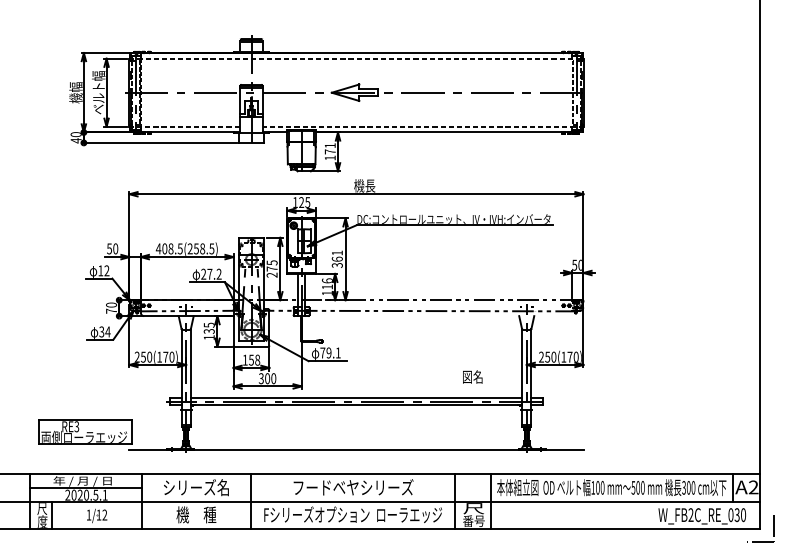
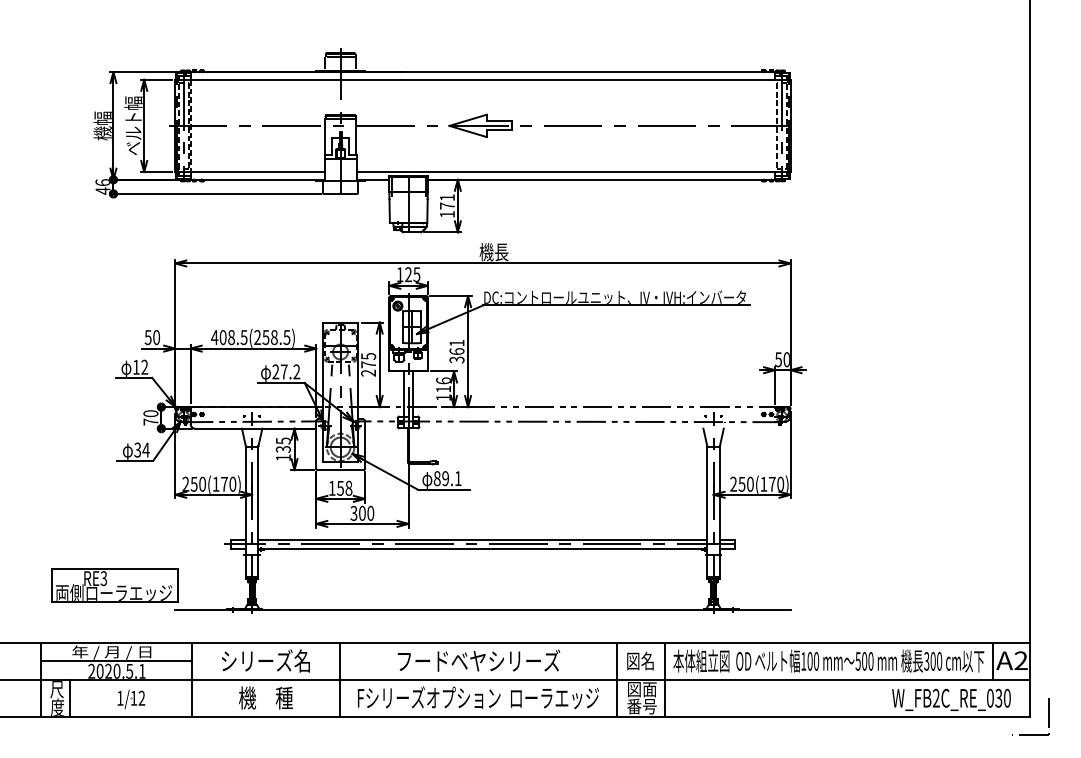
line: (356, 58) -> (482, 79), dashed -> solid
line: (184, 127) -> (249, 172), dashed -> solid
line: (423, 127) -> (573, 172), dashed -> solid
text: (75, 134) -> (102, 182), 40 -> 46
text: (322, 352) -> (436, 478), 79.1 -> 89.1
text: (472, 377) -> (640, 661), moved
text: (474, 508) -> (642, 689), 尺 -> 図面

